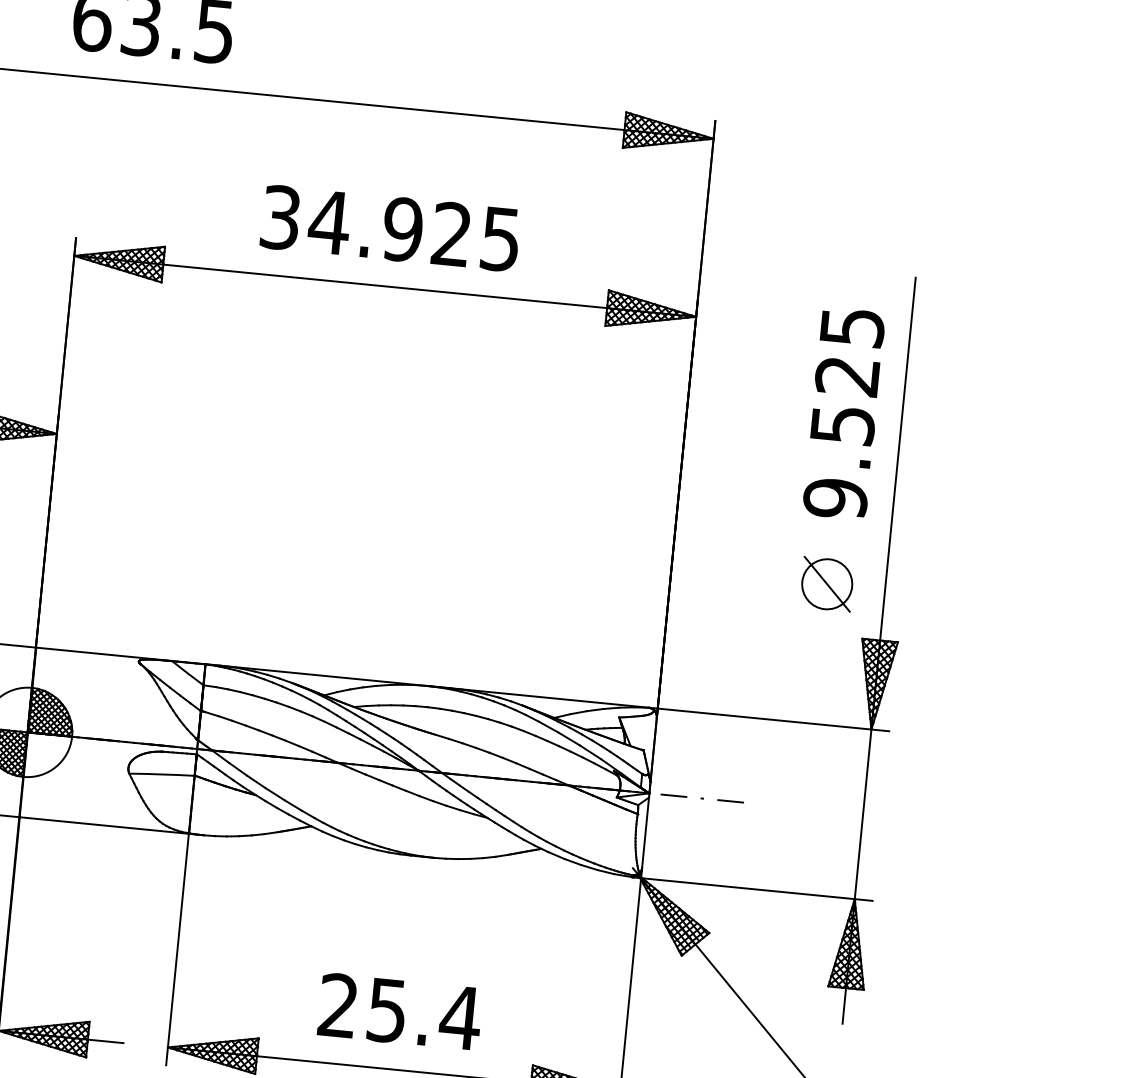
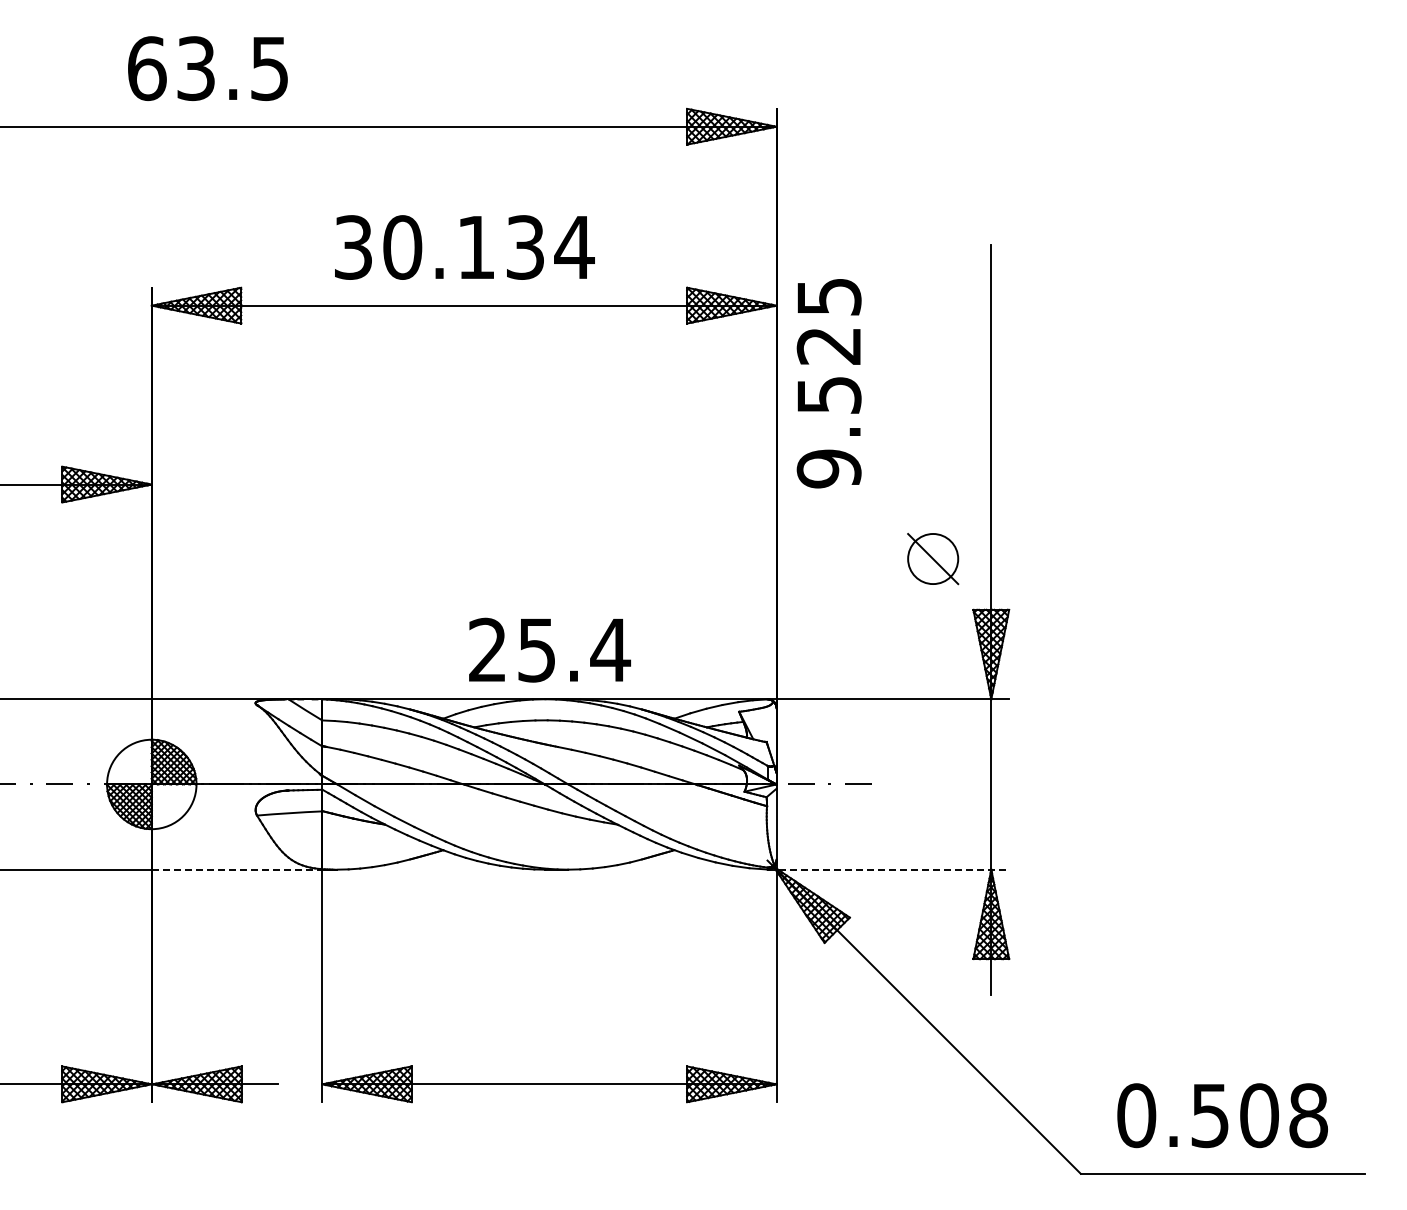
text: (415, 230) -> (488, 247), 34.925 -> 30.134
text: (843, 413) -> (828, 383), moved
line: (104, 825) -> (237, 869), solid -> dashed
line: (752, 888) -> (888, 869), solid -> dashed
text: (399, 1011) -> (549, 649), moved

